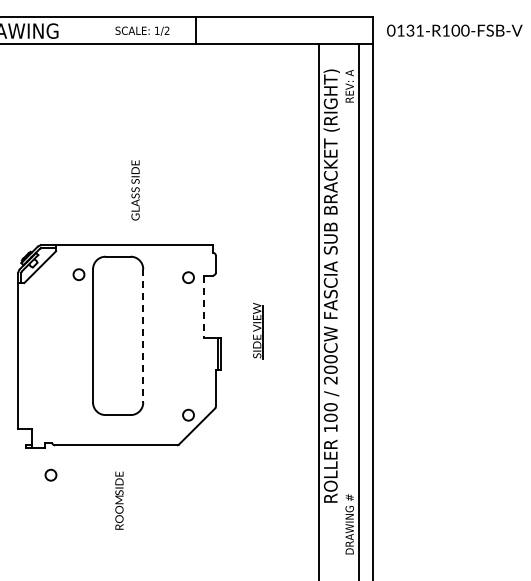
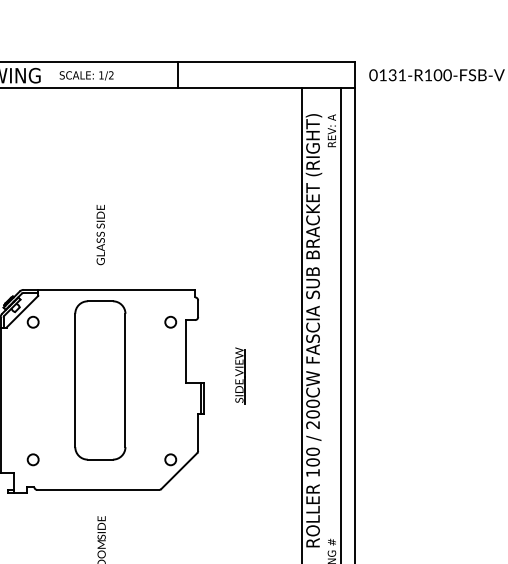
text: (142, 30) -> (86, 75), moved
text: (135, 190) -> (100, 235), moved
circle: (78, 274) -> (32, 322), moved
line: (204, 307) -> (186, 352), dashed -> solid
line: (143, 335) -> (125, 380), dashed -> solid
circle: (50, 474) -> (32, 459), moved

